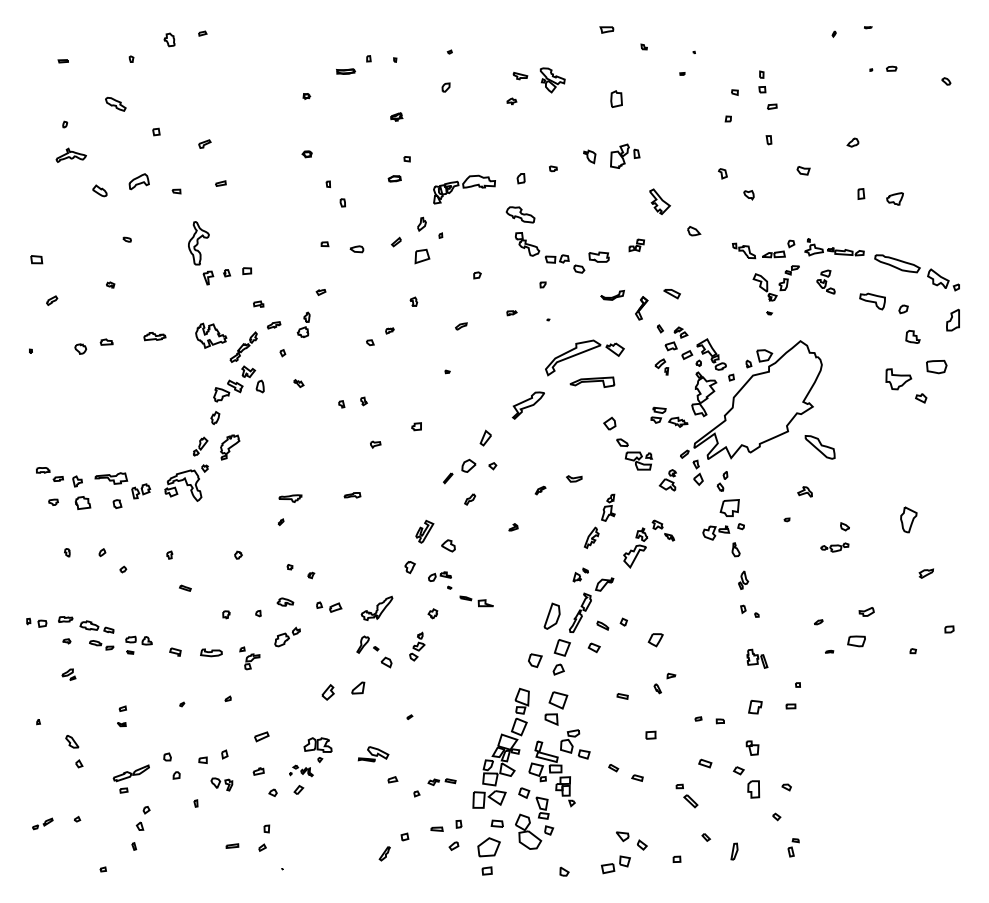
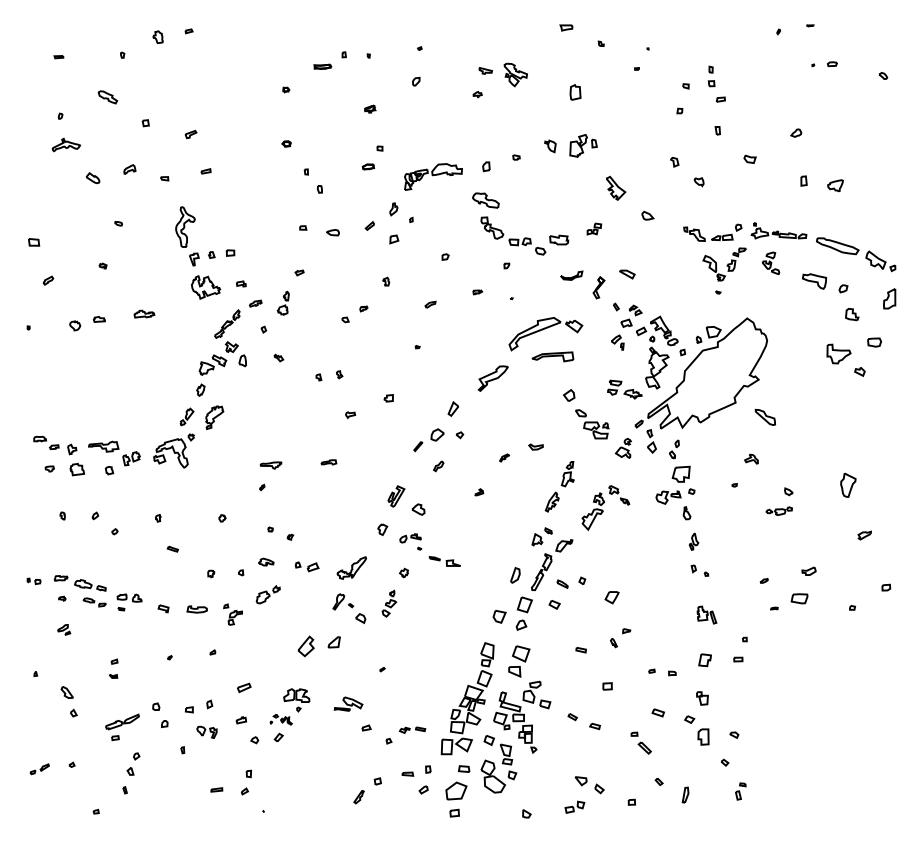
part: (138, 181) -> (129, 169), size x0.62
part: (422, 256) -> (394, 239), size x0.62
part: (211, 335) -> (206, 287), moved
part: (936, 366) -> (874, 342), size x0.71
part: (819, 446) -> (764, 416), size x0.71
part: (580, 574) -> (541, 536), size x1.43
part: (552, 616) -> (515, 575), size x0.62
part: (36, 621) -> (33, 580), size x0.71
part: (327, 692) -> (305, 646), size x1.43
part: (615, 863) -> (574, 806), size x0.71

